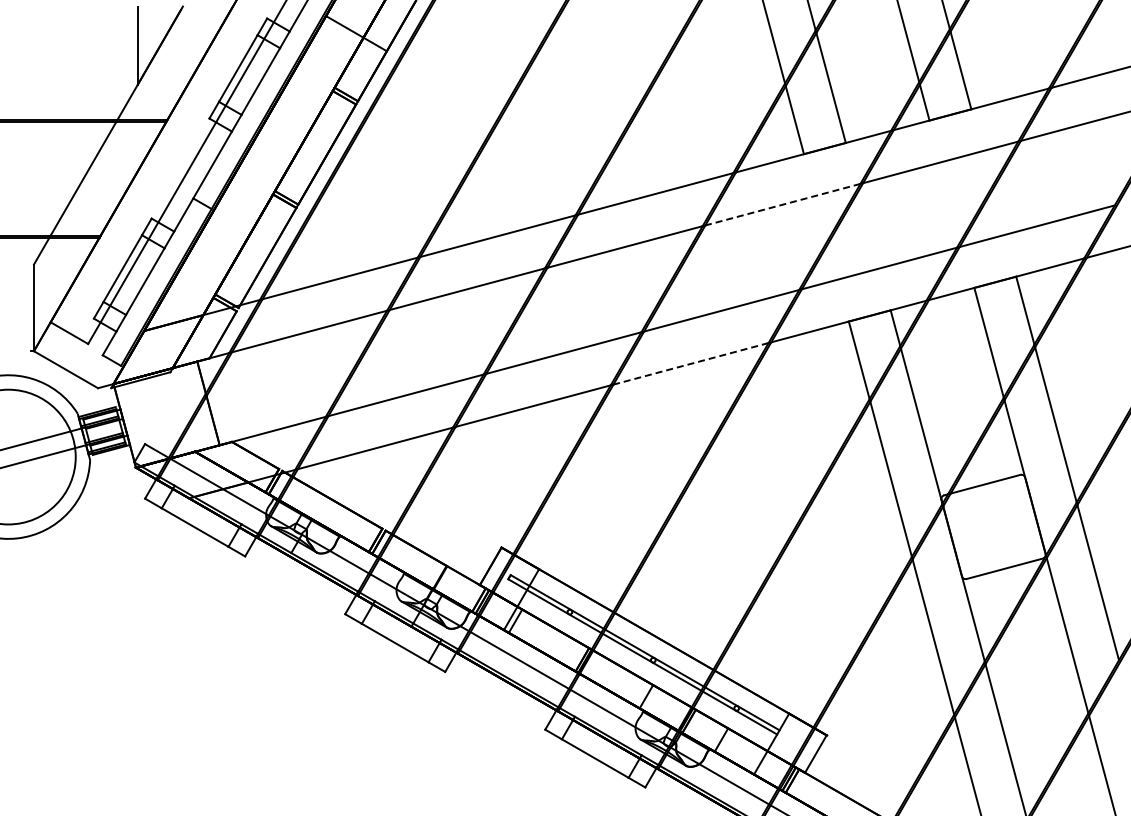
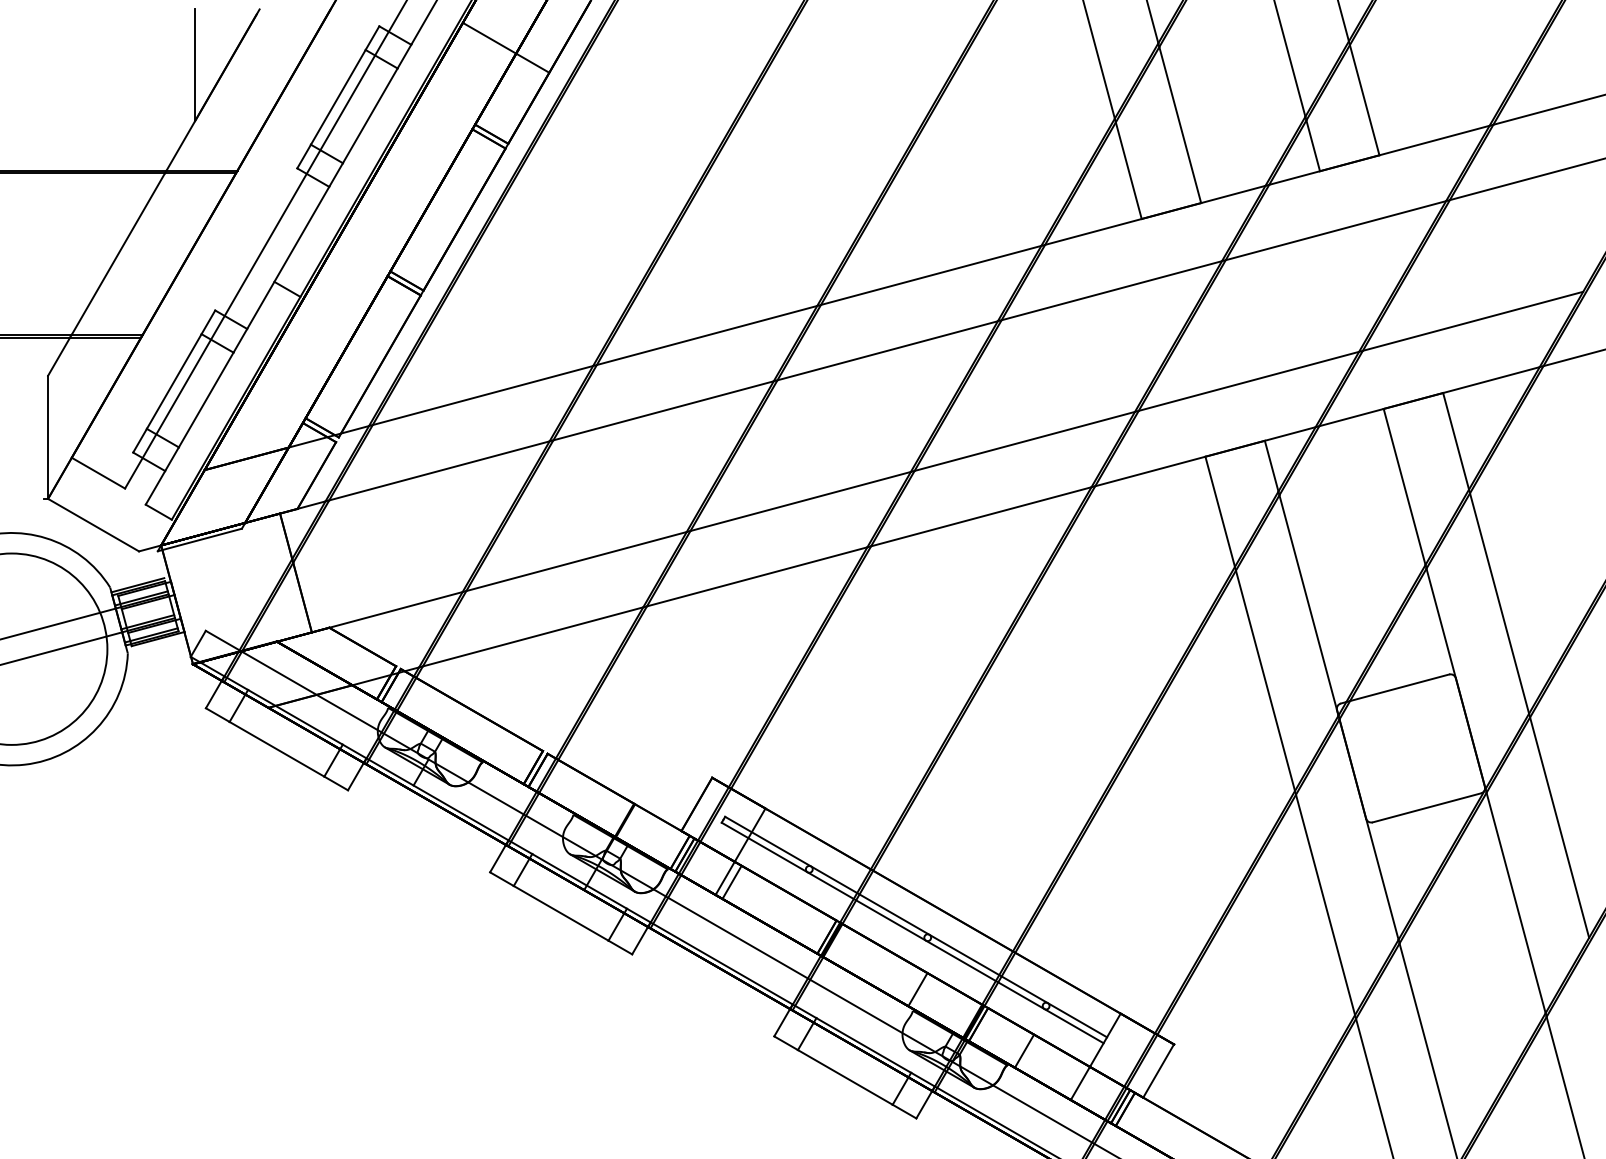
line: (782, 204) -> (1111, 290), dashed -> solid
line: (690, 363) -> (980, 516), dashed -> solid

